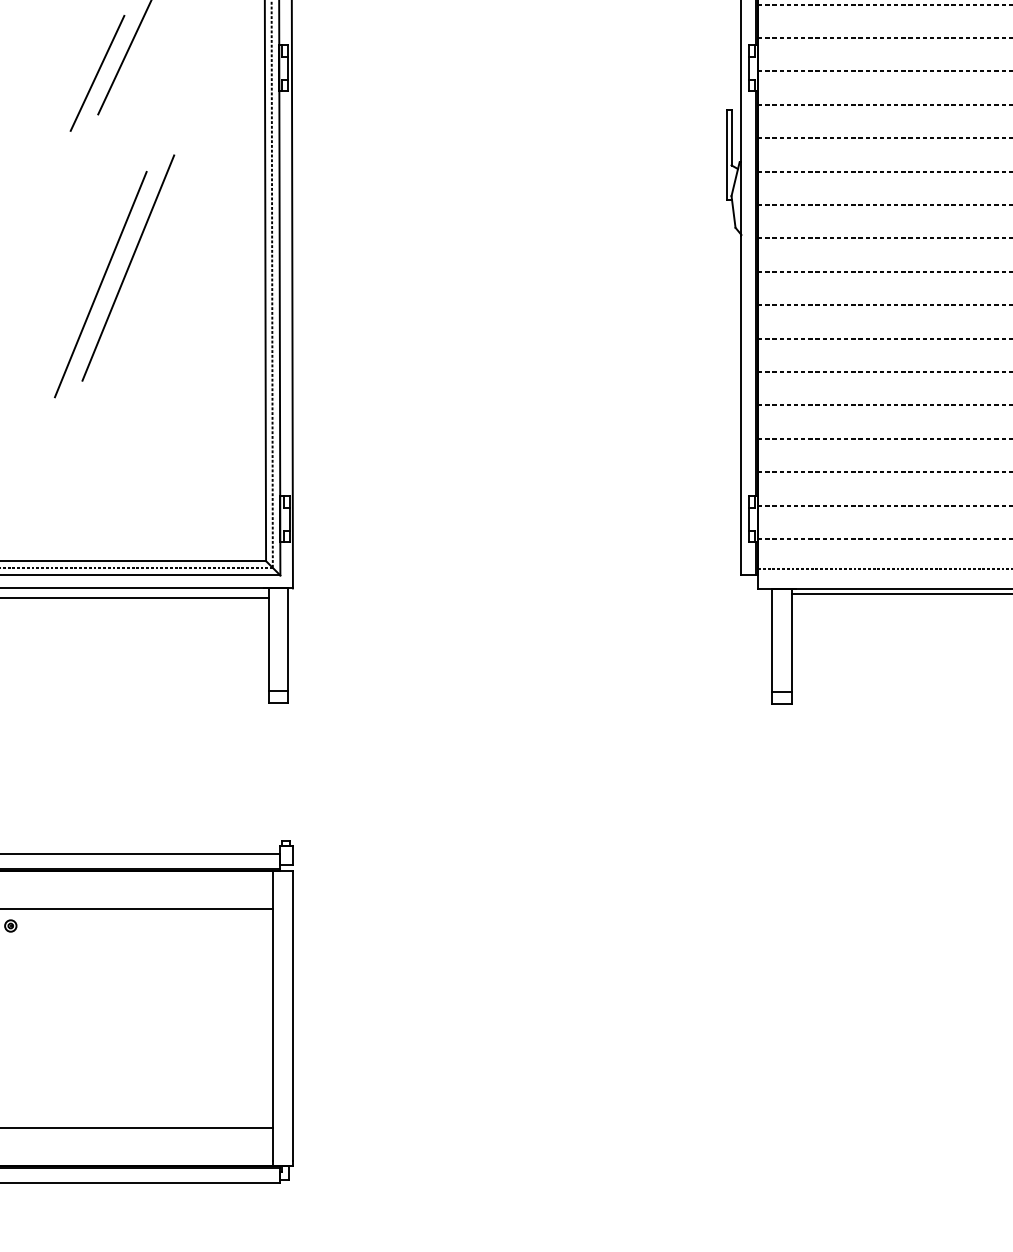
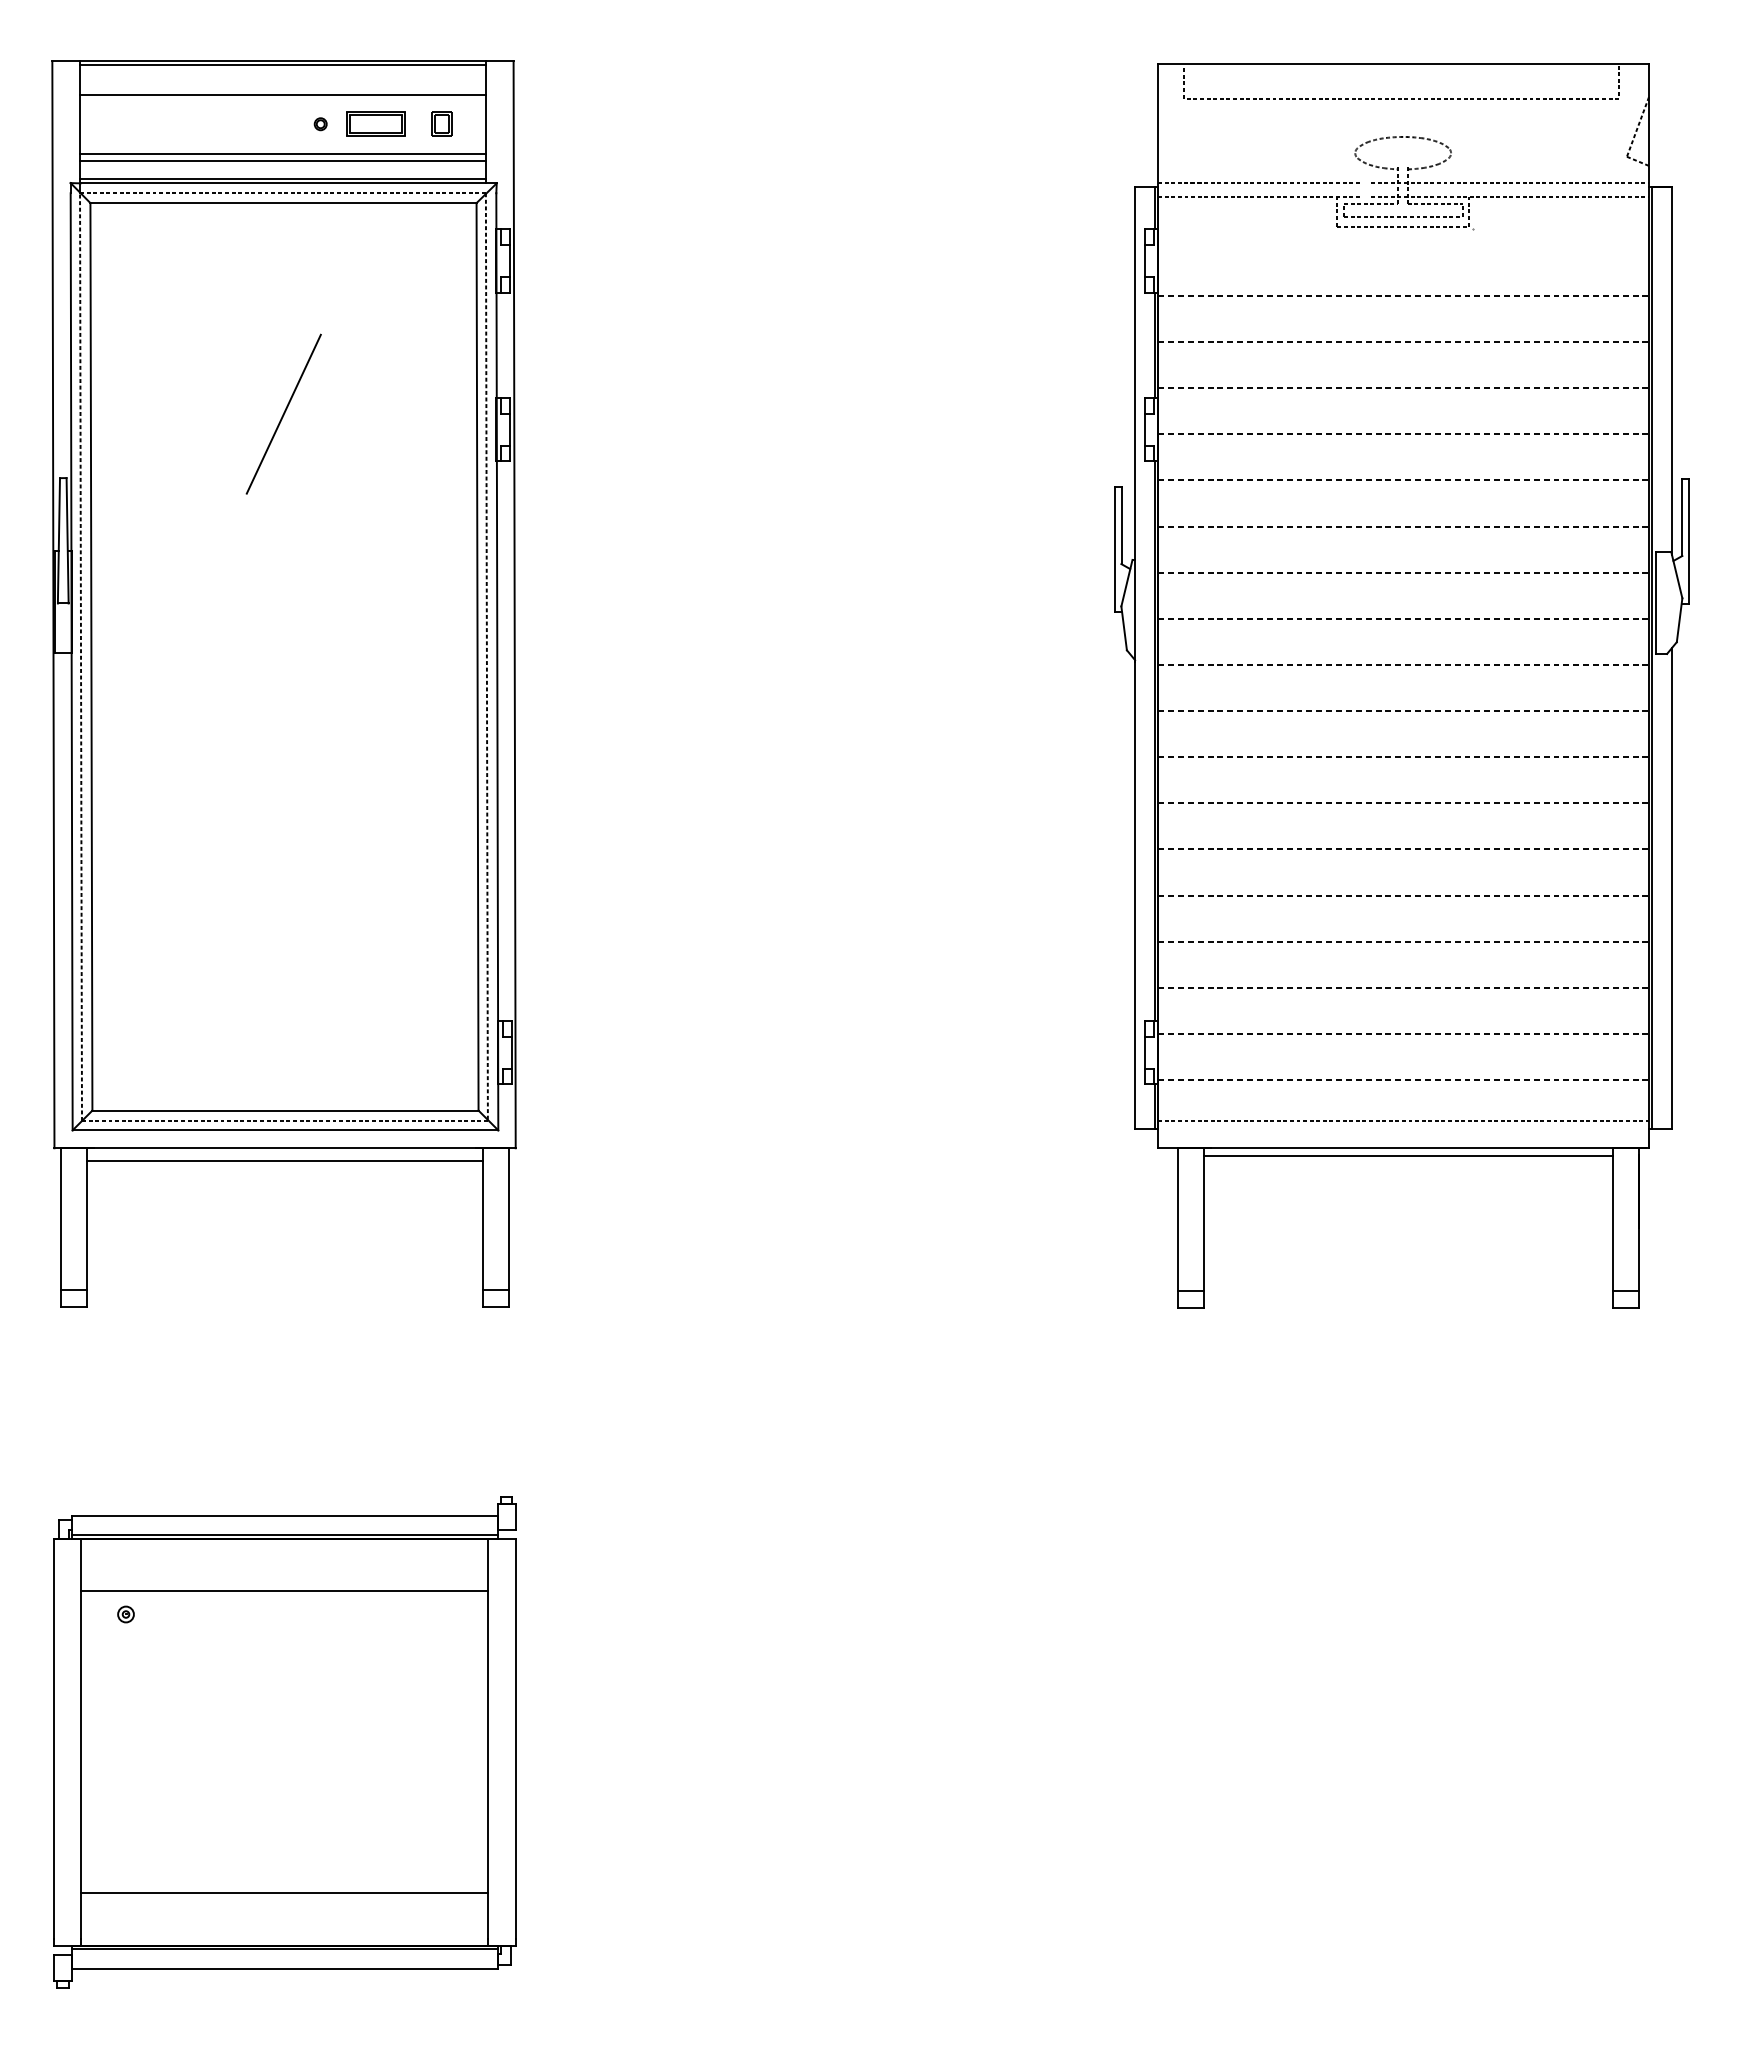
line: (97, 73) -> (245, 436), removed
line: (128, 267) -> (288, 705), removed
line: (100, 284) -> (250, 728), removed

